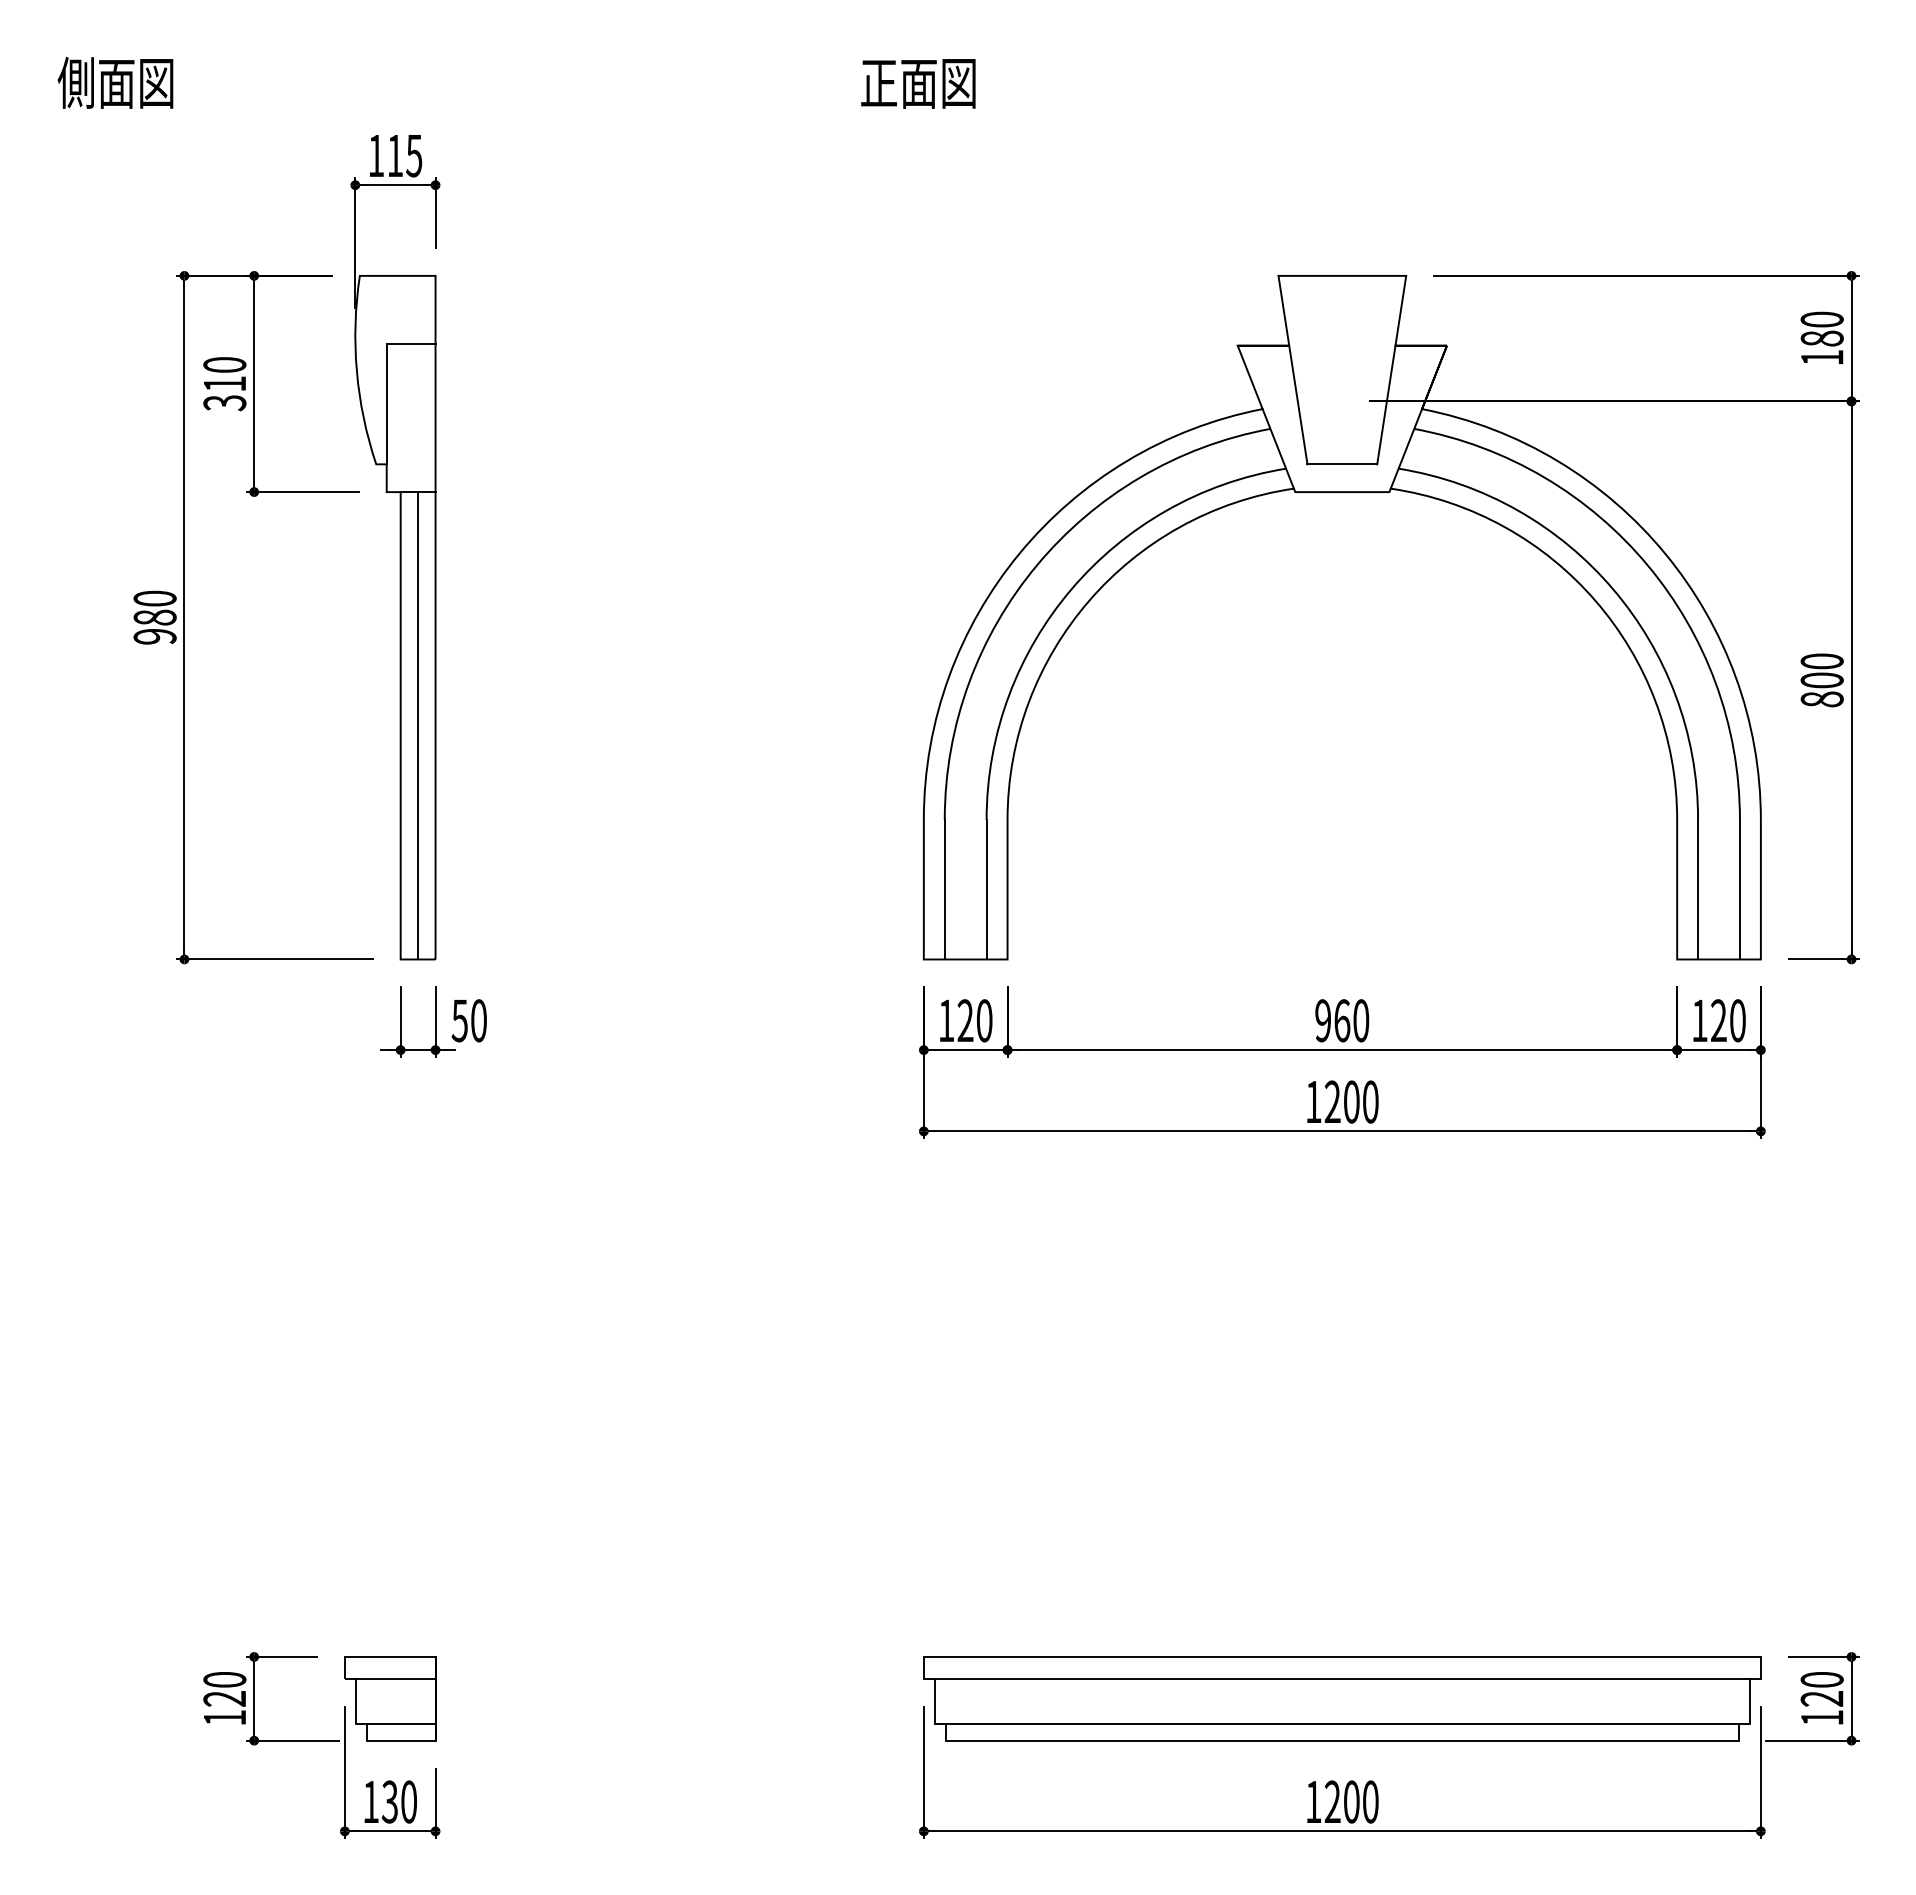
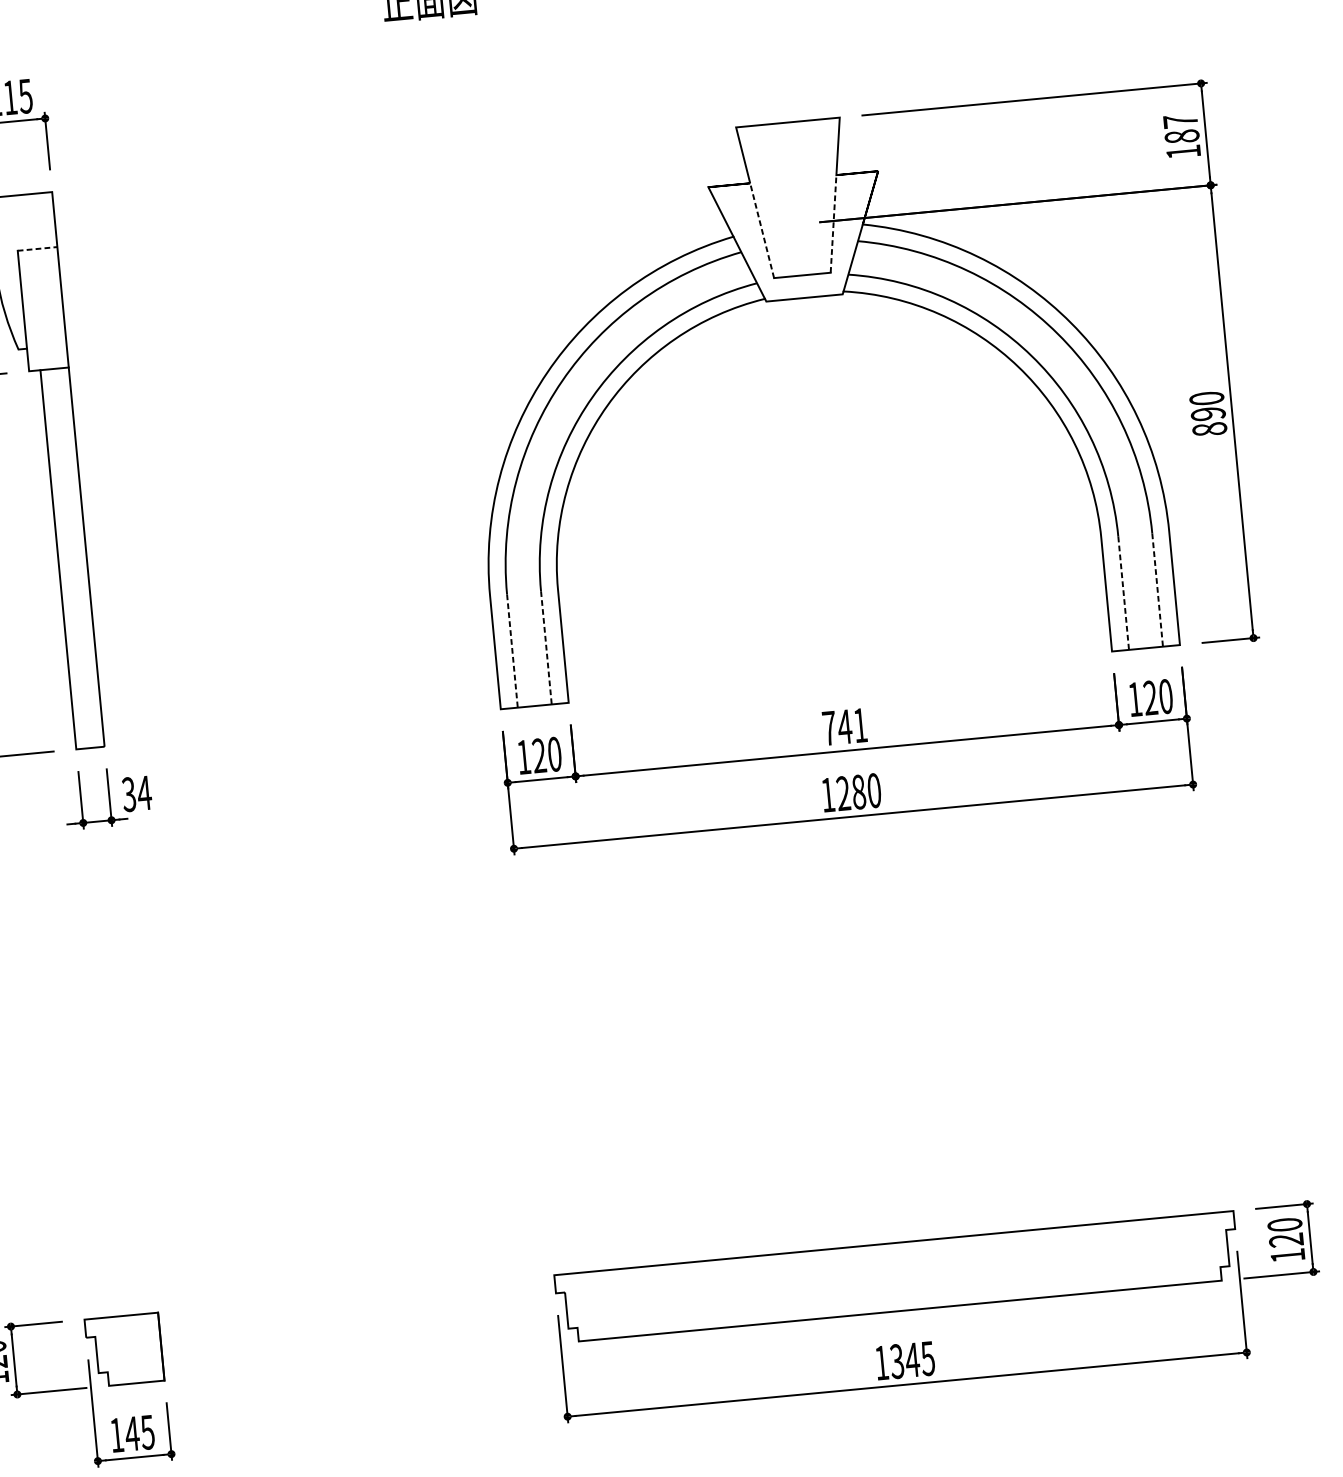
text: (1821, 319) -> (1180, 121), 180 -> 187
line: (411, 343) -> (37, 248), solid -> dashed
line: (1298, 405) -> (762, 231), solid -> dashed
line: (1386, 405) -> (833, 224), solid -> dashed
text: (1821, 680) -> (1207, 414), 800 -> 890
line: (418, 725) -> (72, 558), removed
line: (944, 889) -> (512, 650), solid -> dashed
line: (986, 889) -> (546, 647), solid -> dashed
line: (1698, 889) -> (1123, 593), solid -> dashed
line: (1739, 889) -> (1157, 589), solid -> dashed
text: (469, 1020) -> (136, 793), 50 -> 34
text: (1342, 1020) -> (845, 726), 960 -> 741
text: (1351, 1101) -> (858, 791), 1200 -> 1280
line: (395, 1679) -> (127, 1334), removed
line: (1342, 1679) -> (895, 1261), removed
line: (401, 1723) -> (135, 1369), removed
line: (1342, 1723) -> (899, 1297), removed
text: (398, 1801) -> (139, 1432), 130 -> 145
text: (1351, 1801) -> (912, 1359), 1200 -> 1345

